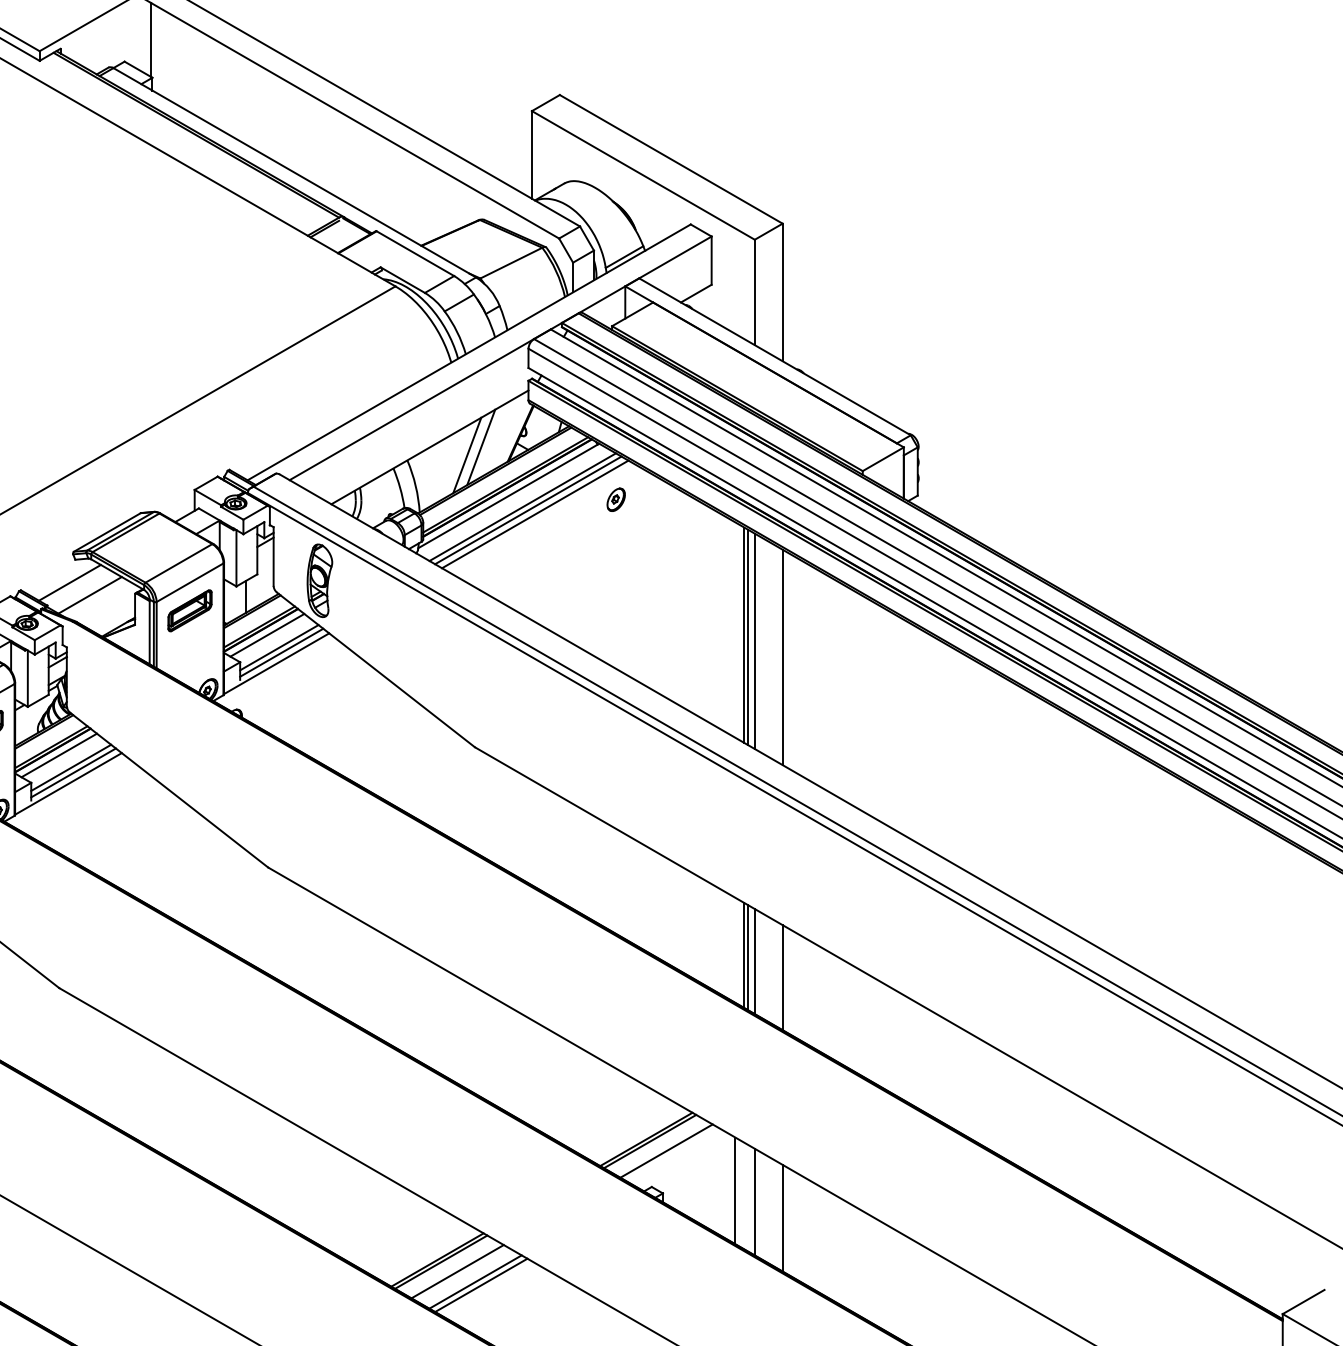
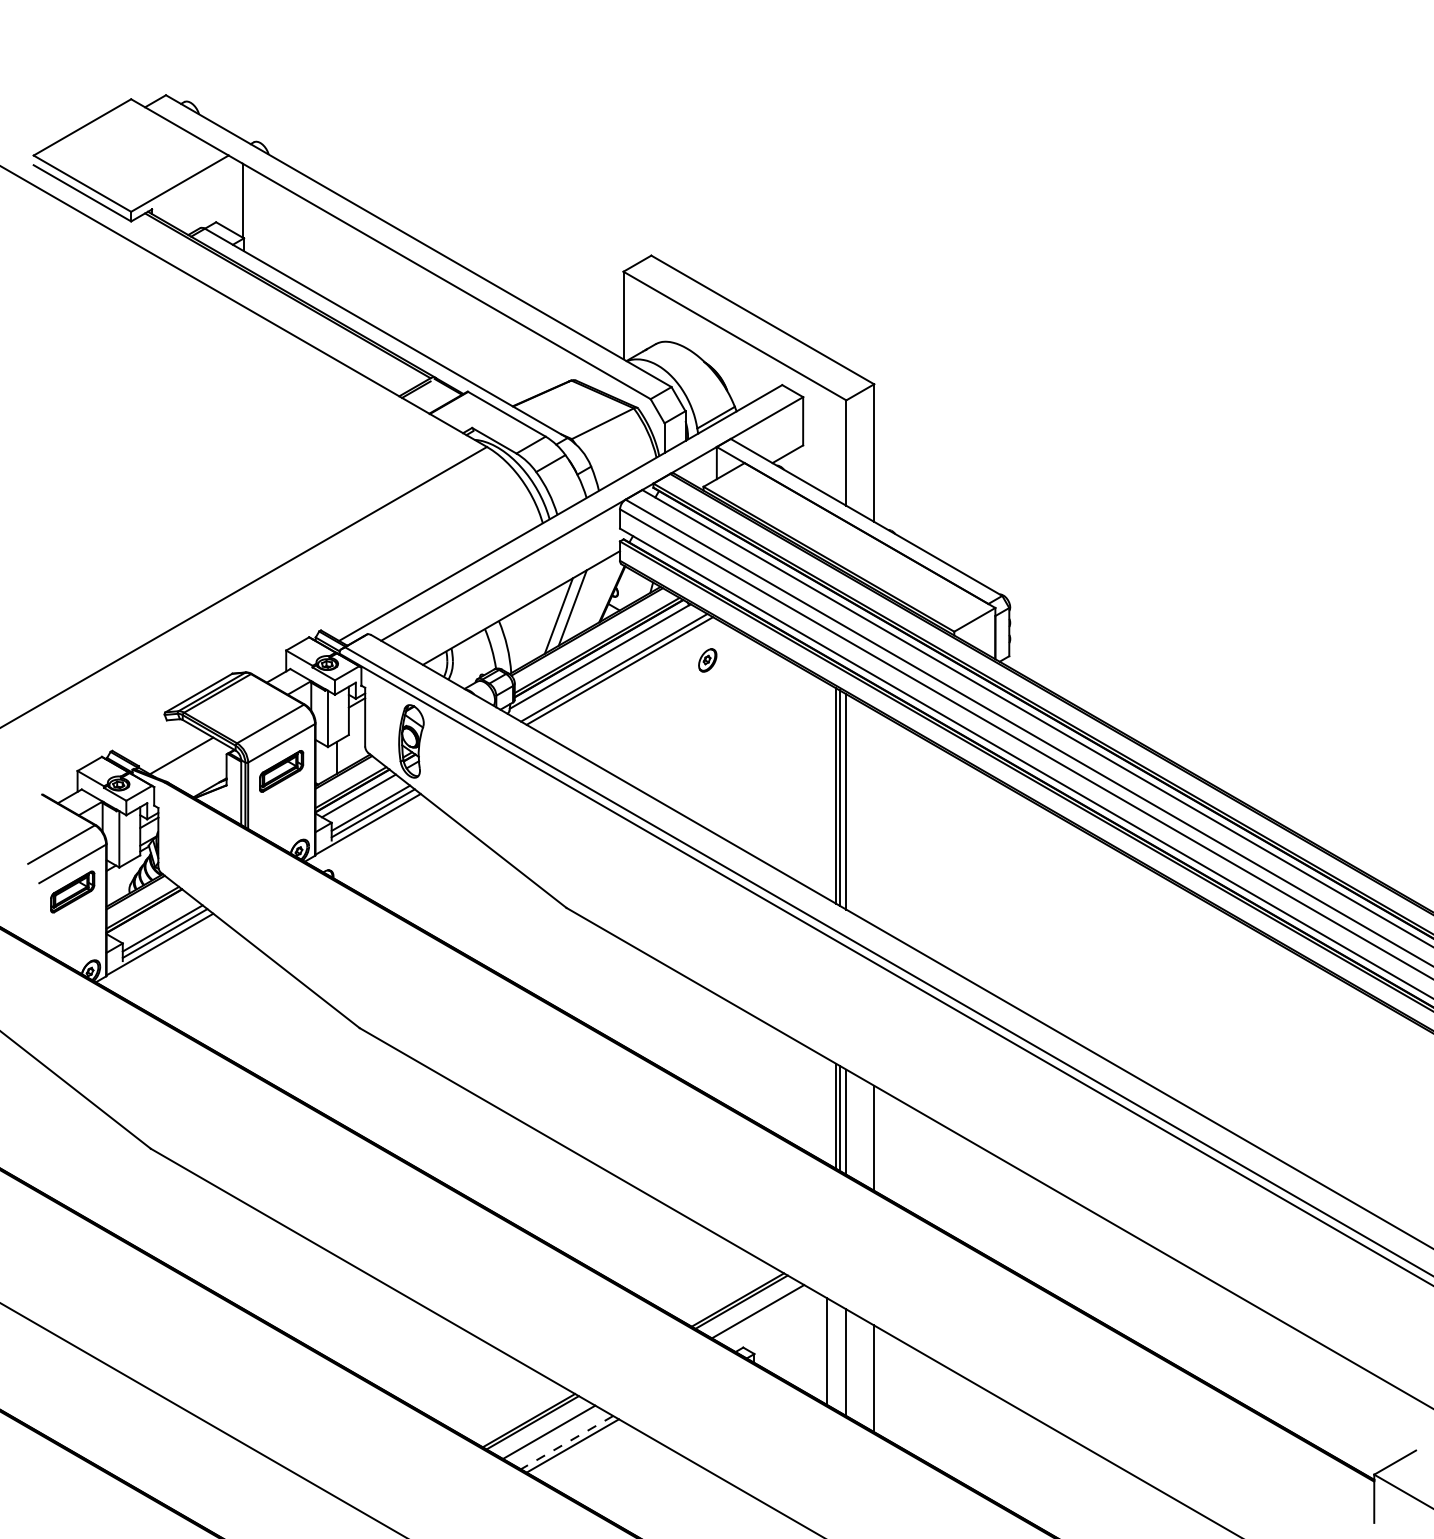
line: (534, 513) -> (626, 674), removed
line: (69, 582) -> (161, 743), removed
line: (782, 656) -> (874, 817), removed
line: (58, 754) -> (150, 915), removed
line: (474, 1281) -> (566, 1442), solid -> dashed

